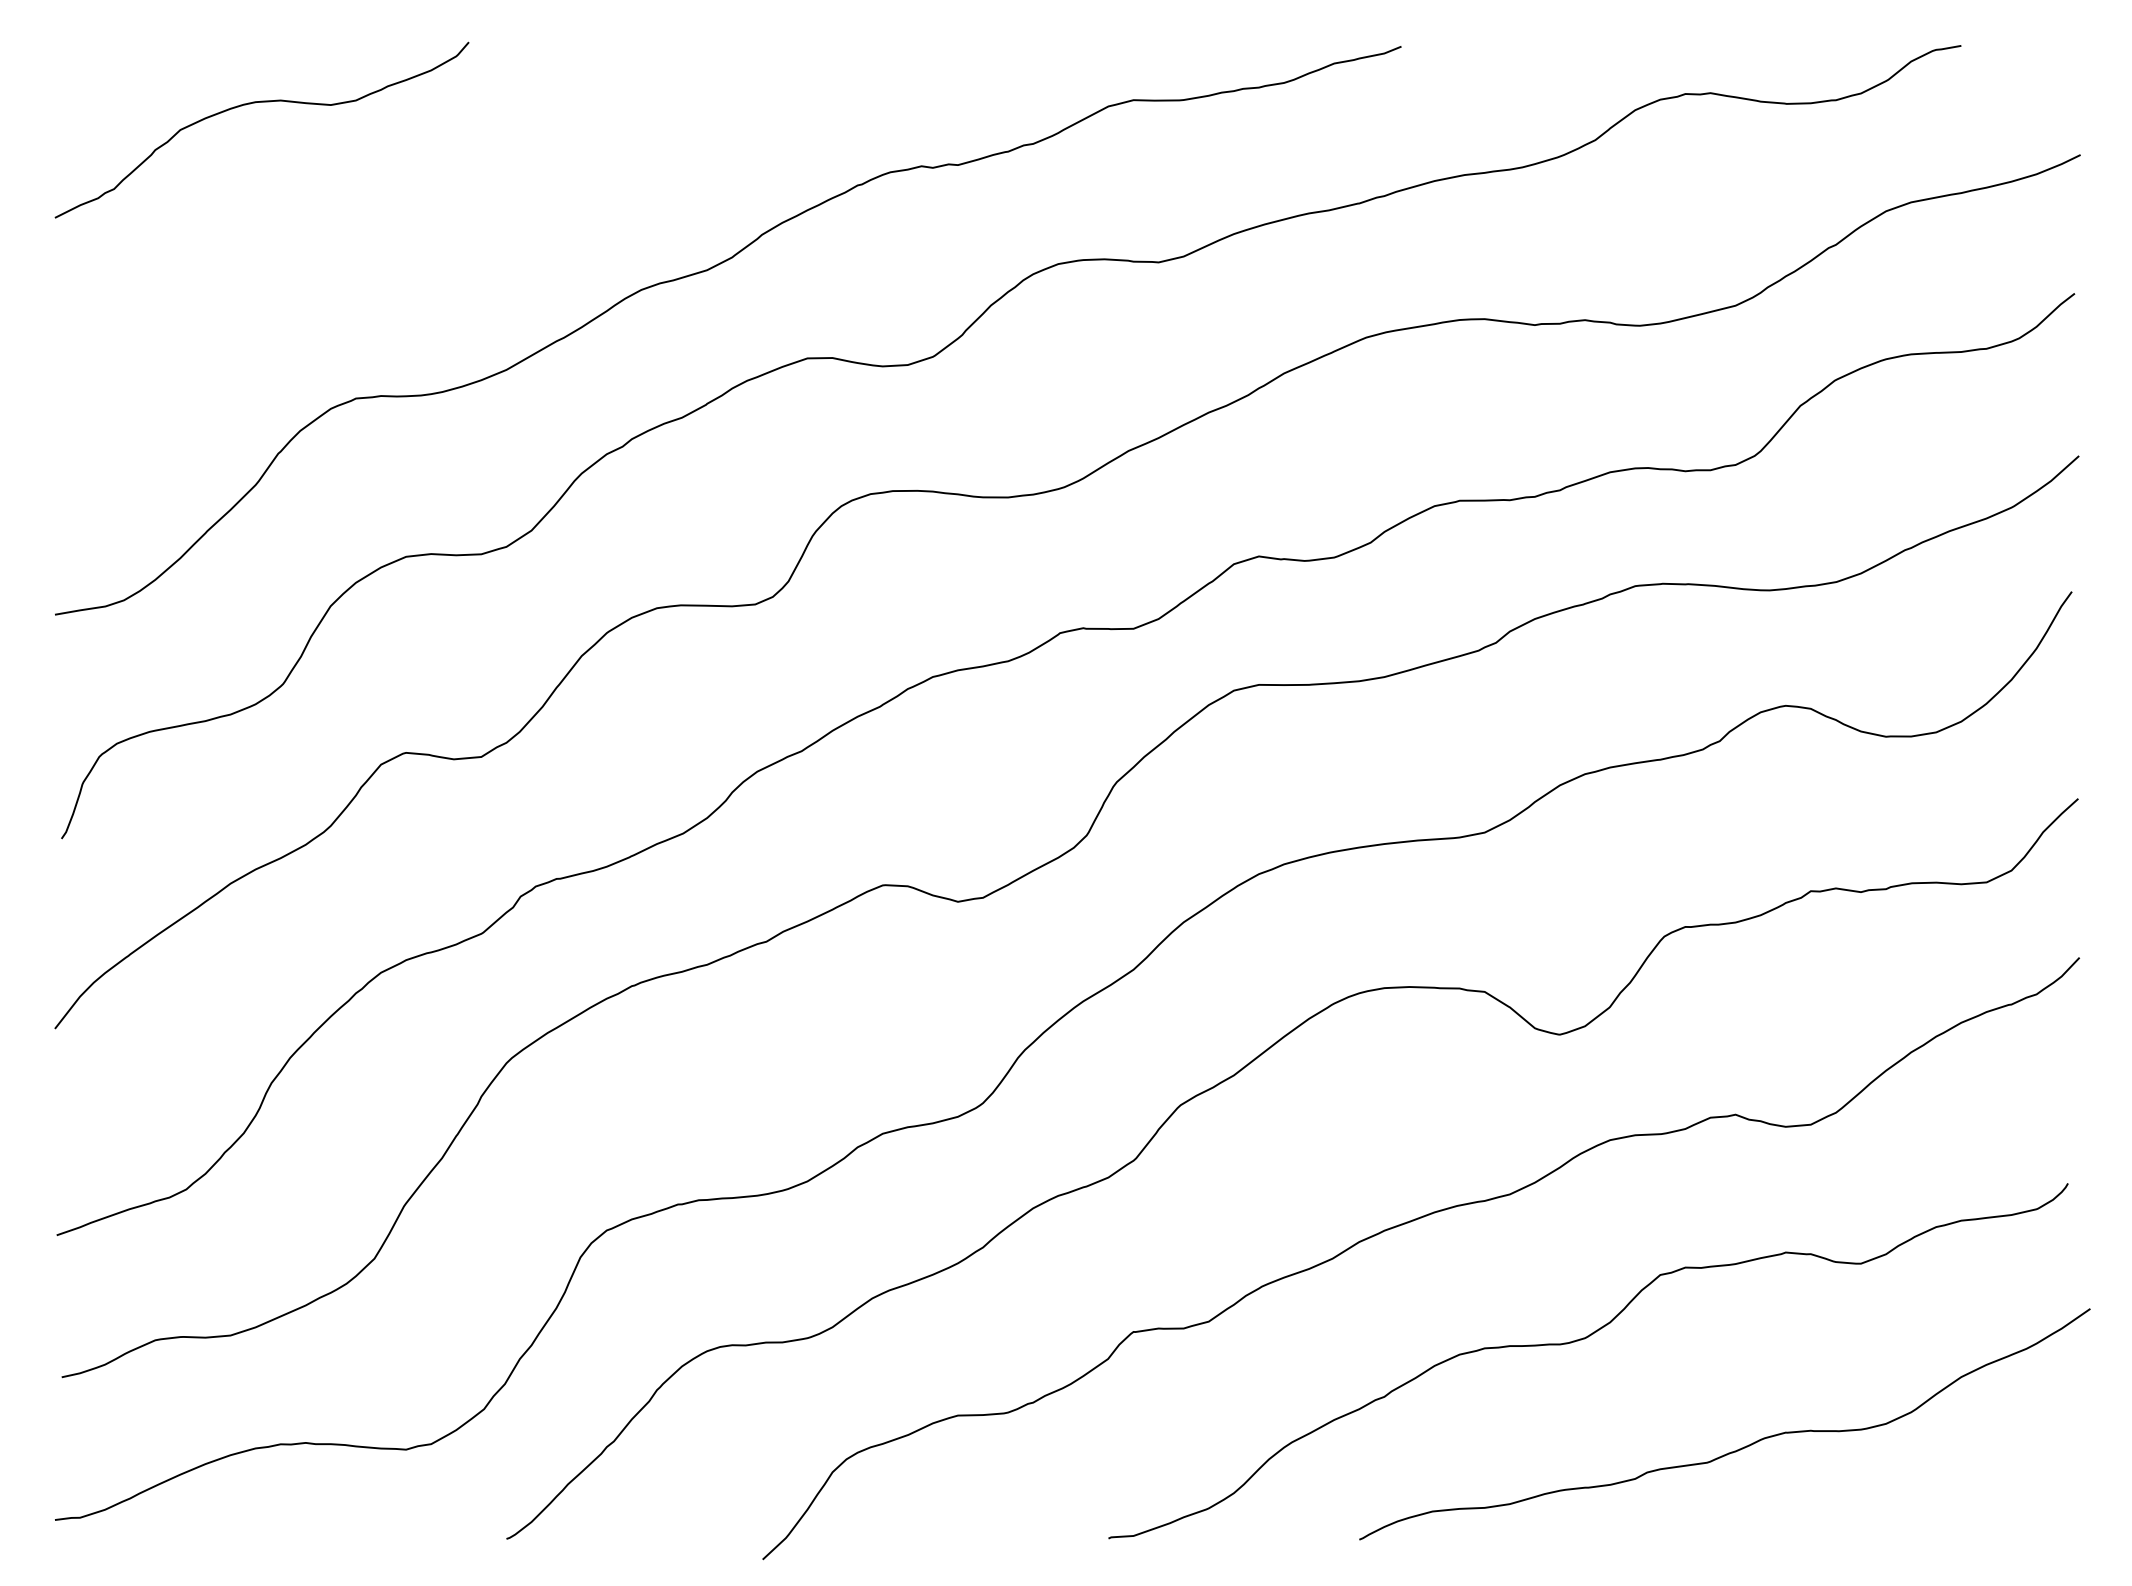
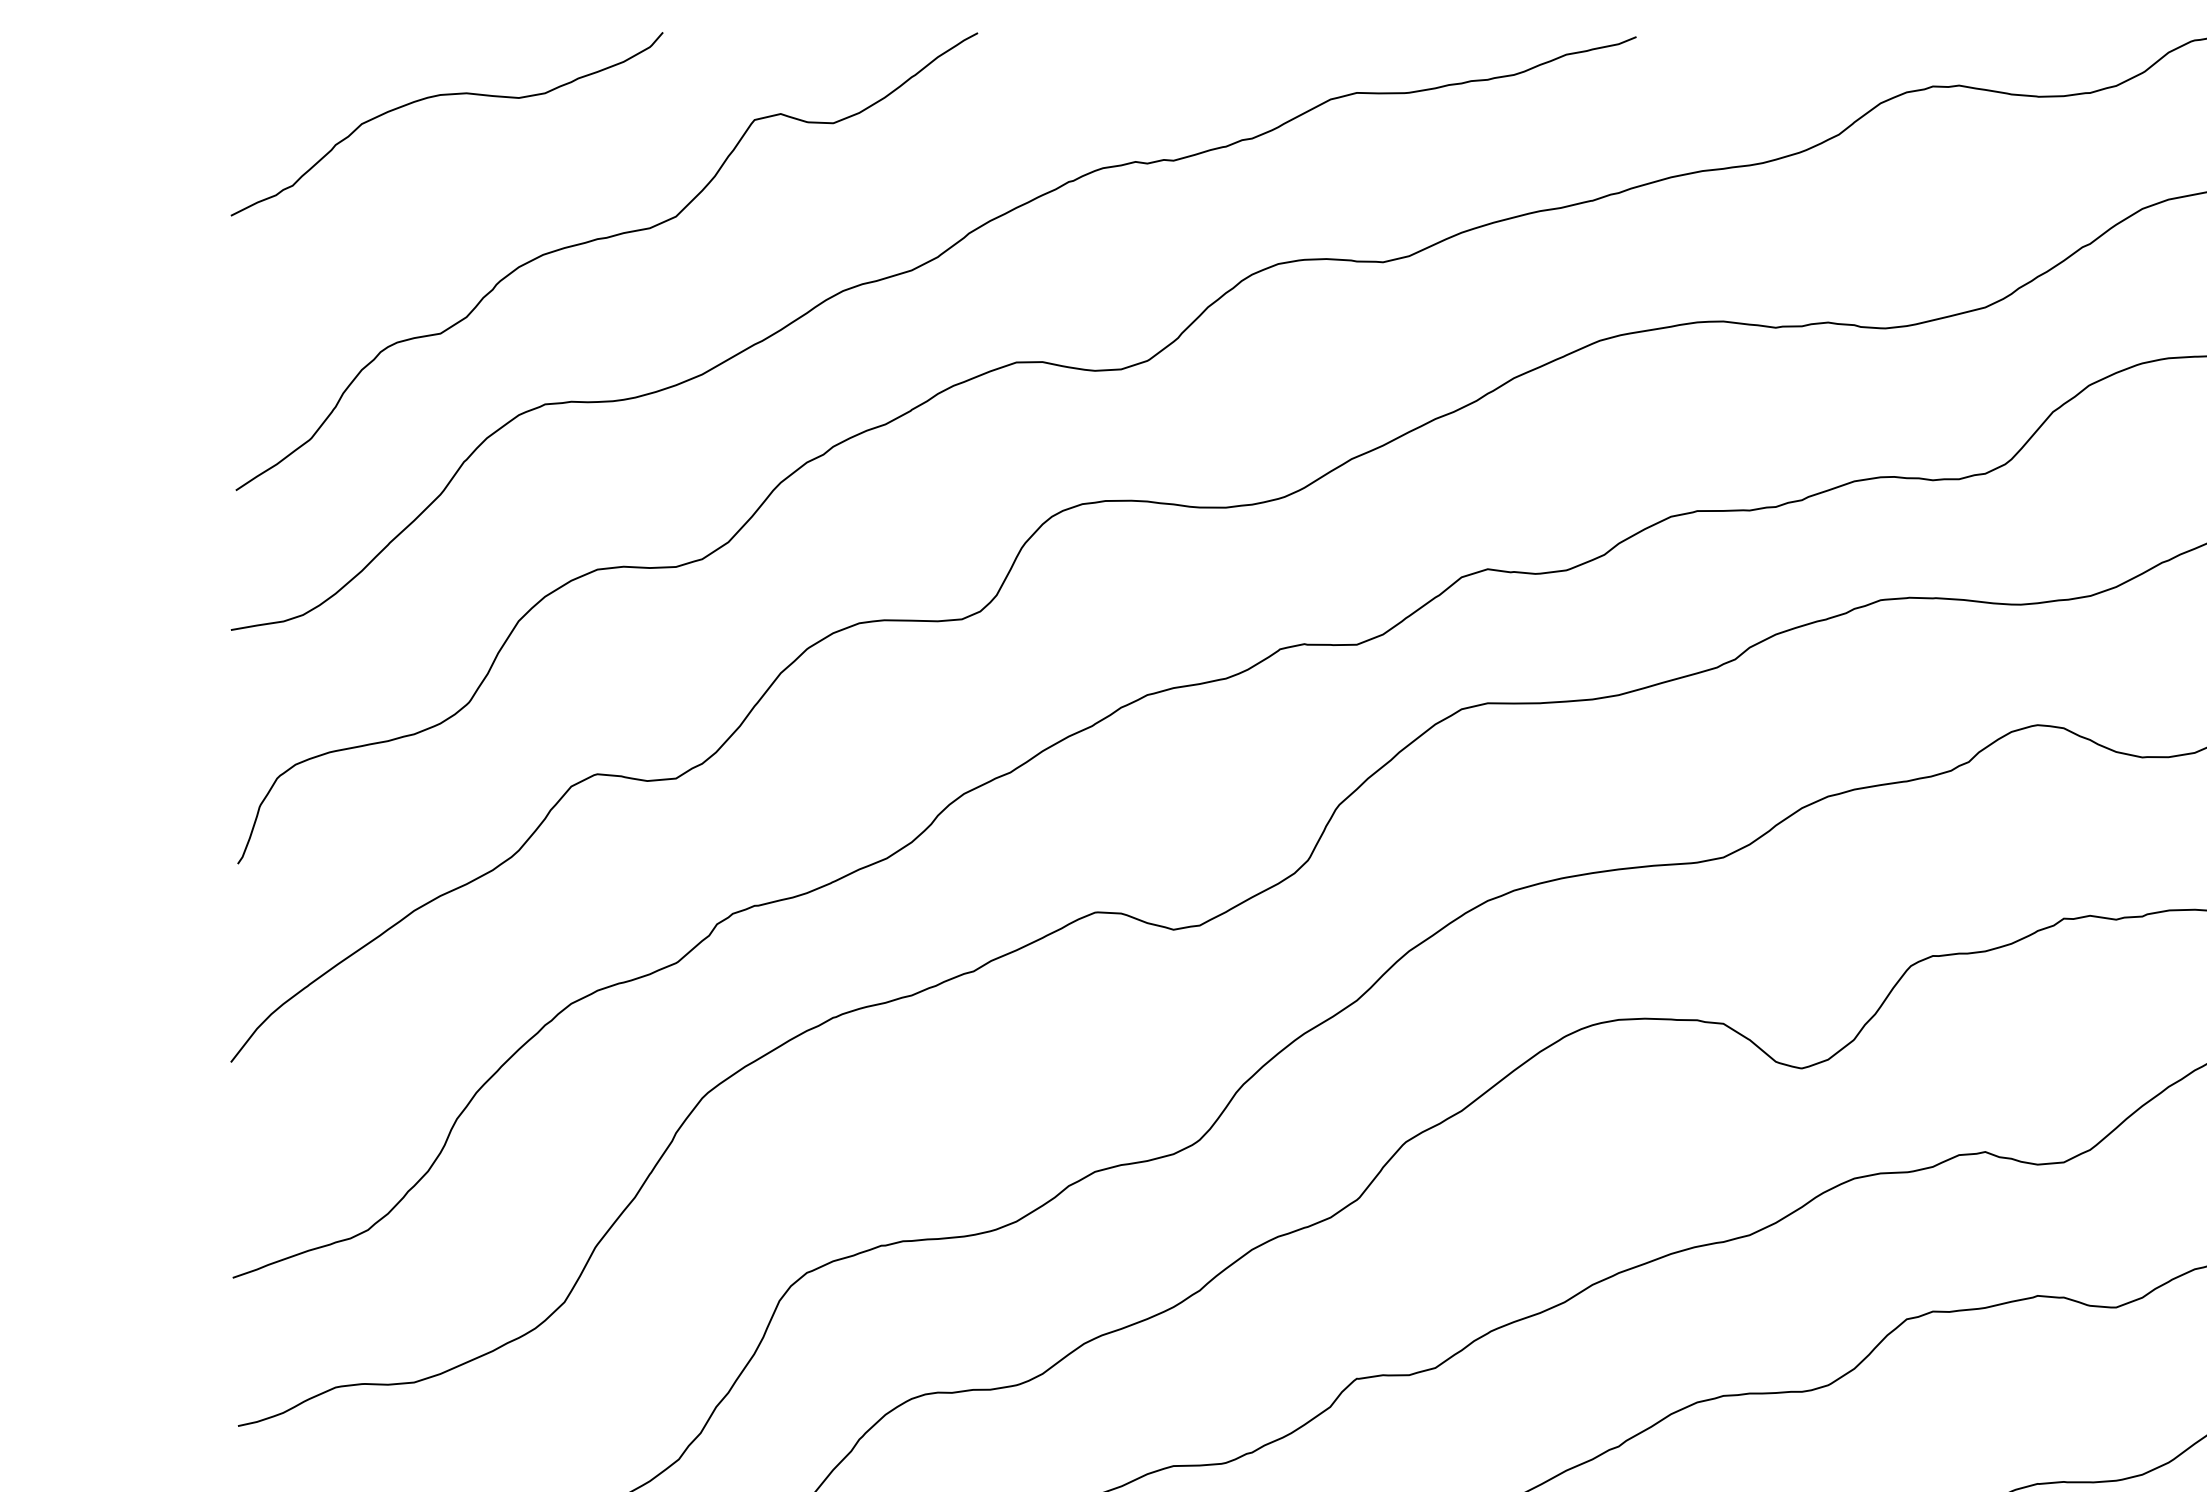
curve: (413, 240) -> (605, 239), added

